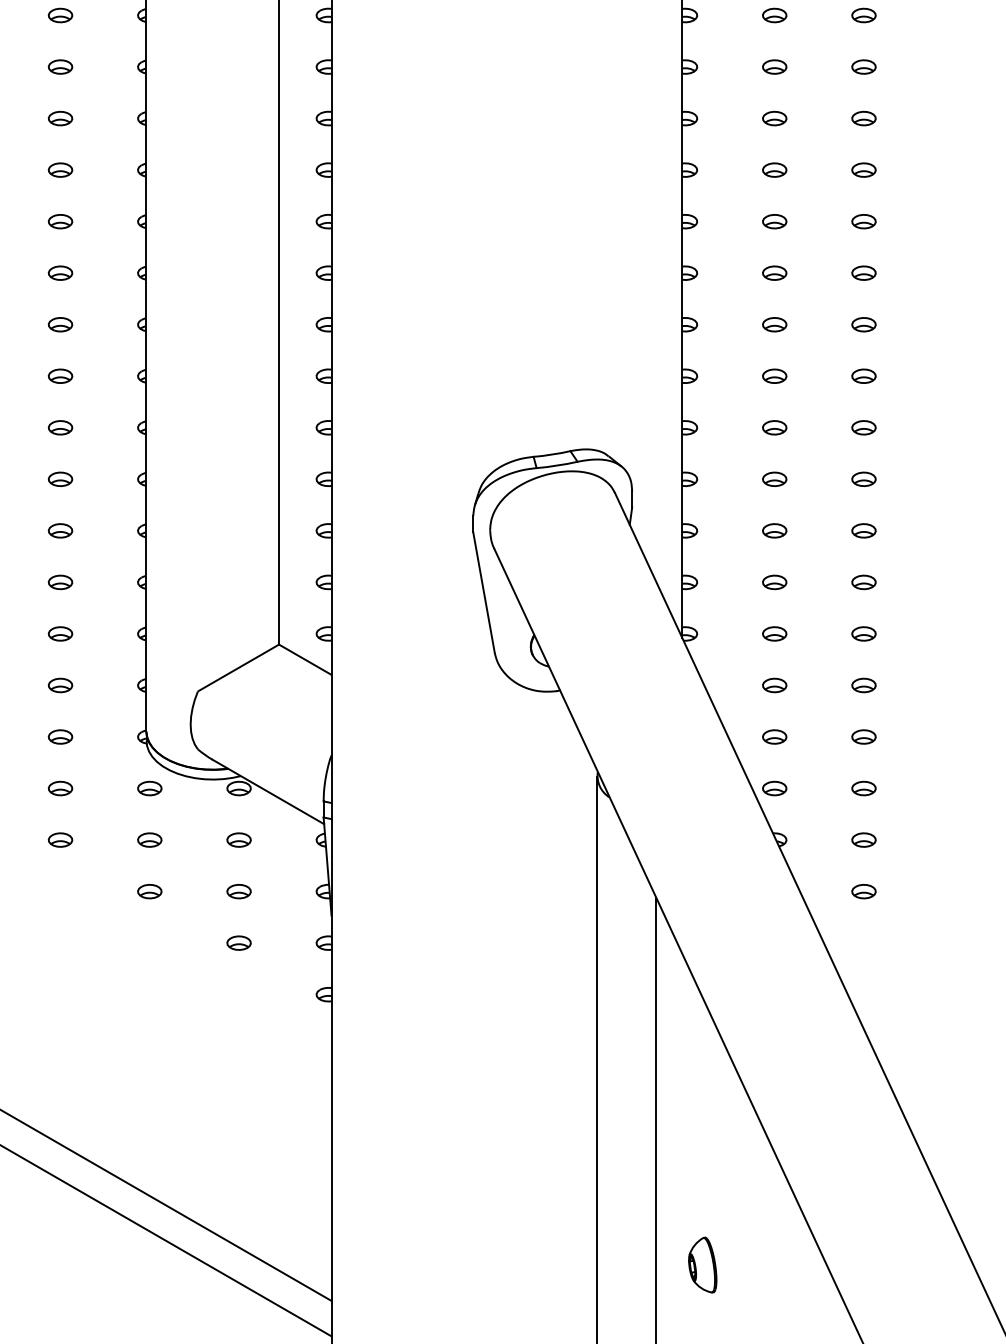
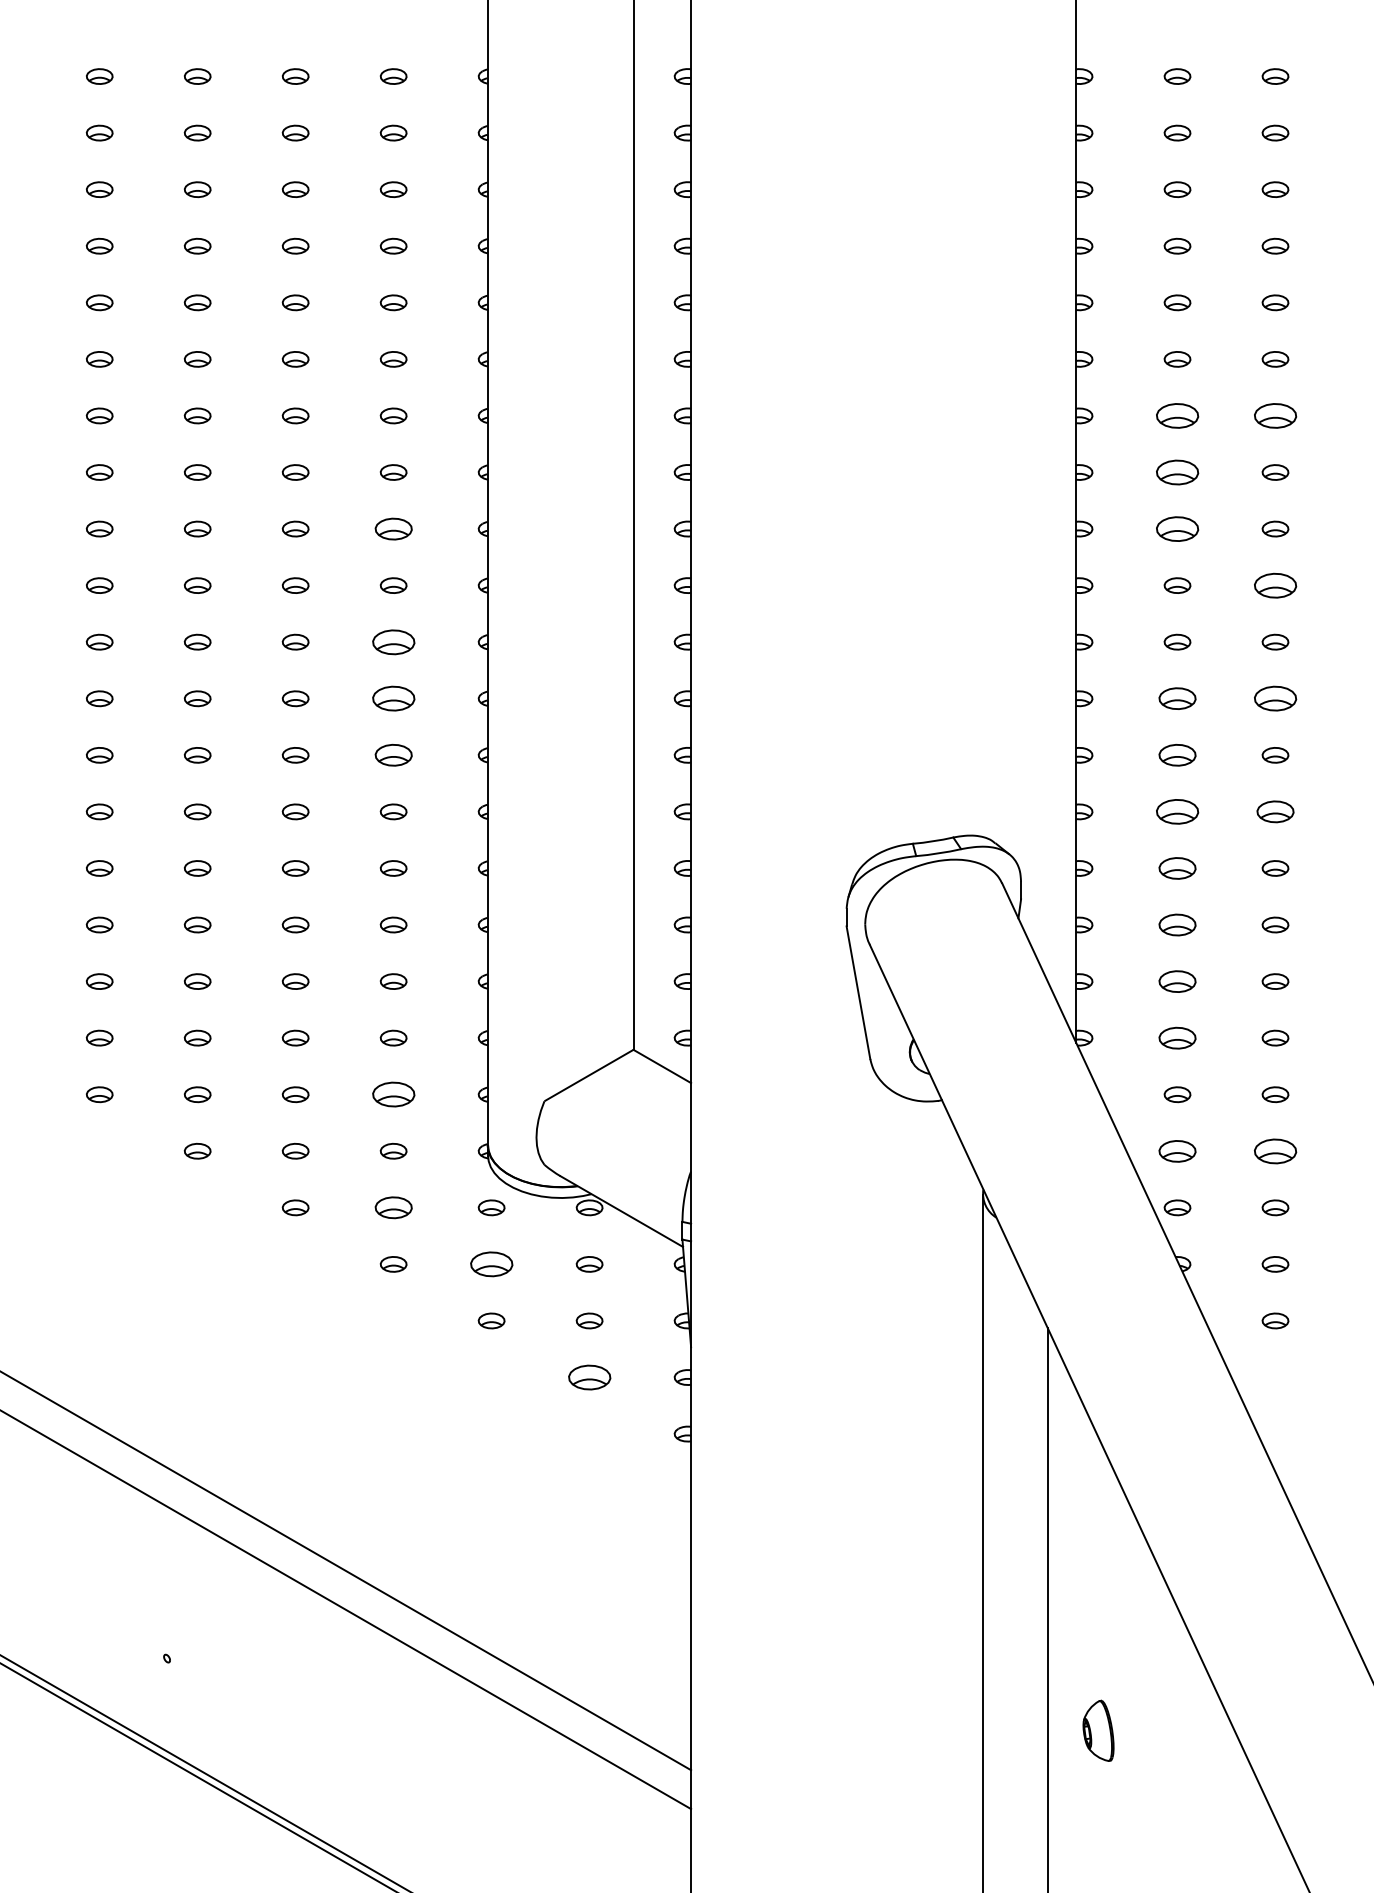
part: (774, 66) -> (1177, 415), size x1.6
part: (863, 66) -> (1275, 415), size x1.6
part: (774, 118) -> (1177, 472), size x1.6
part: (60, 169) -> (393, 528), size x1.4
part: (774, 169) -> (1177, 528), size x1.6
part: (863, 221) -> (1275, 585), size x1.6
part: (60, 272) -> (393, 641), size x1.6
part: (60, 324) -> (393, 698), size x1.6
part: (774, 324) -> (1177, 698), size x1.4
part: (863, 324) -> (1275, 698), size x1.6
part: (60, 376) -> (393, 755), size x1.4
part: (774, 376) -> (1177, 755), size x1.4
part: (774, 427) -> (1177, 811), size x1.6
part: (863, 427) -> (1275, 811), size x1.4
part: (774, 479) -> (1177, 868), size x1.4
part: (774, 530) -> (1177, 924), size x1.4
part: (774, 582) -> (1177, 981), size x1.4
part: (774, 633) -> (1177, 1037), size x1.4
part: (60, 685) -> (393, 1094), size x1.6
part: (774, 736) -> (1177, 1150), size x1.4
part: (863, 736) -> (1275, 1150), size x1.6
part: (60, 788) -> (393, 1207), size x1.4
part: (149, 840) -> (491, 1264), size x1.6
part: (238, 943) -> (589, 1377), size x1.6

